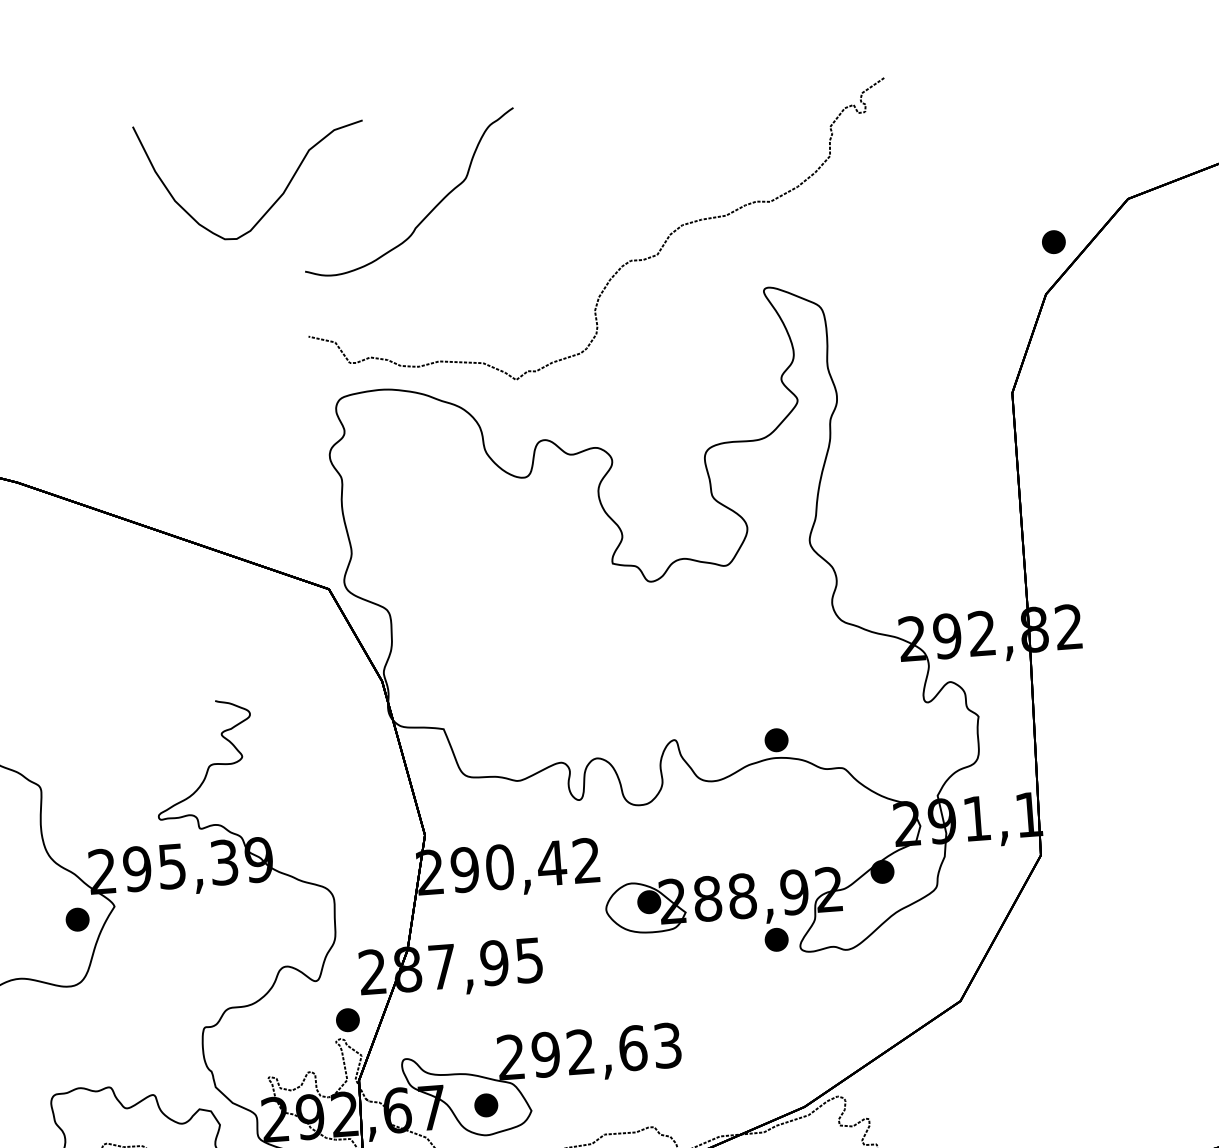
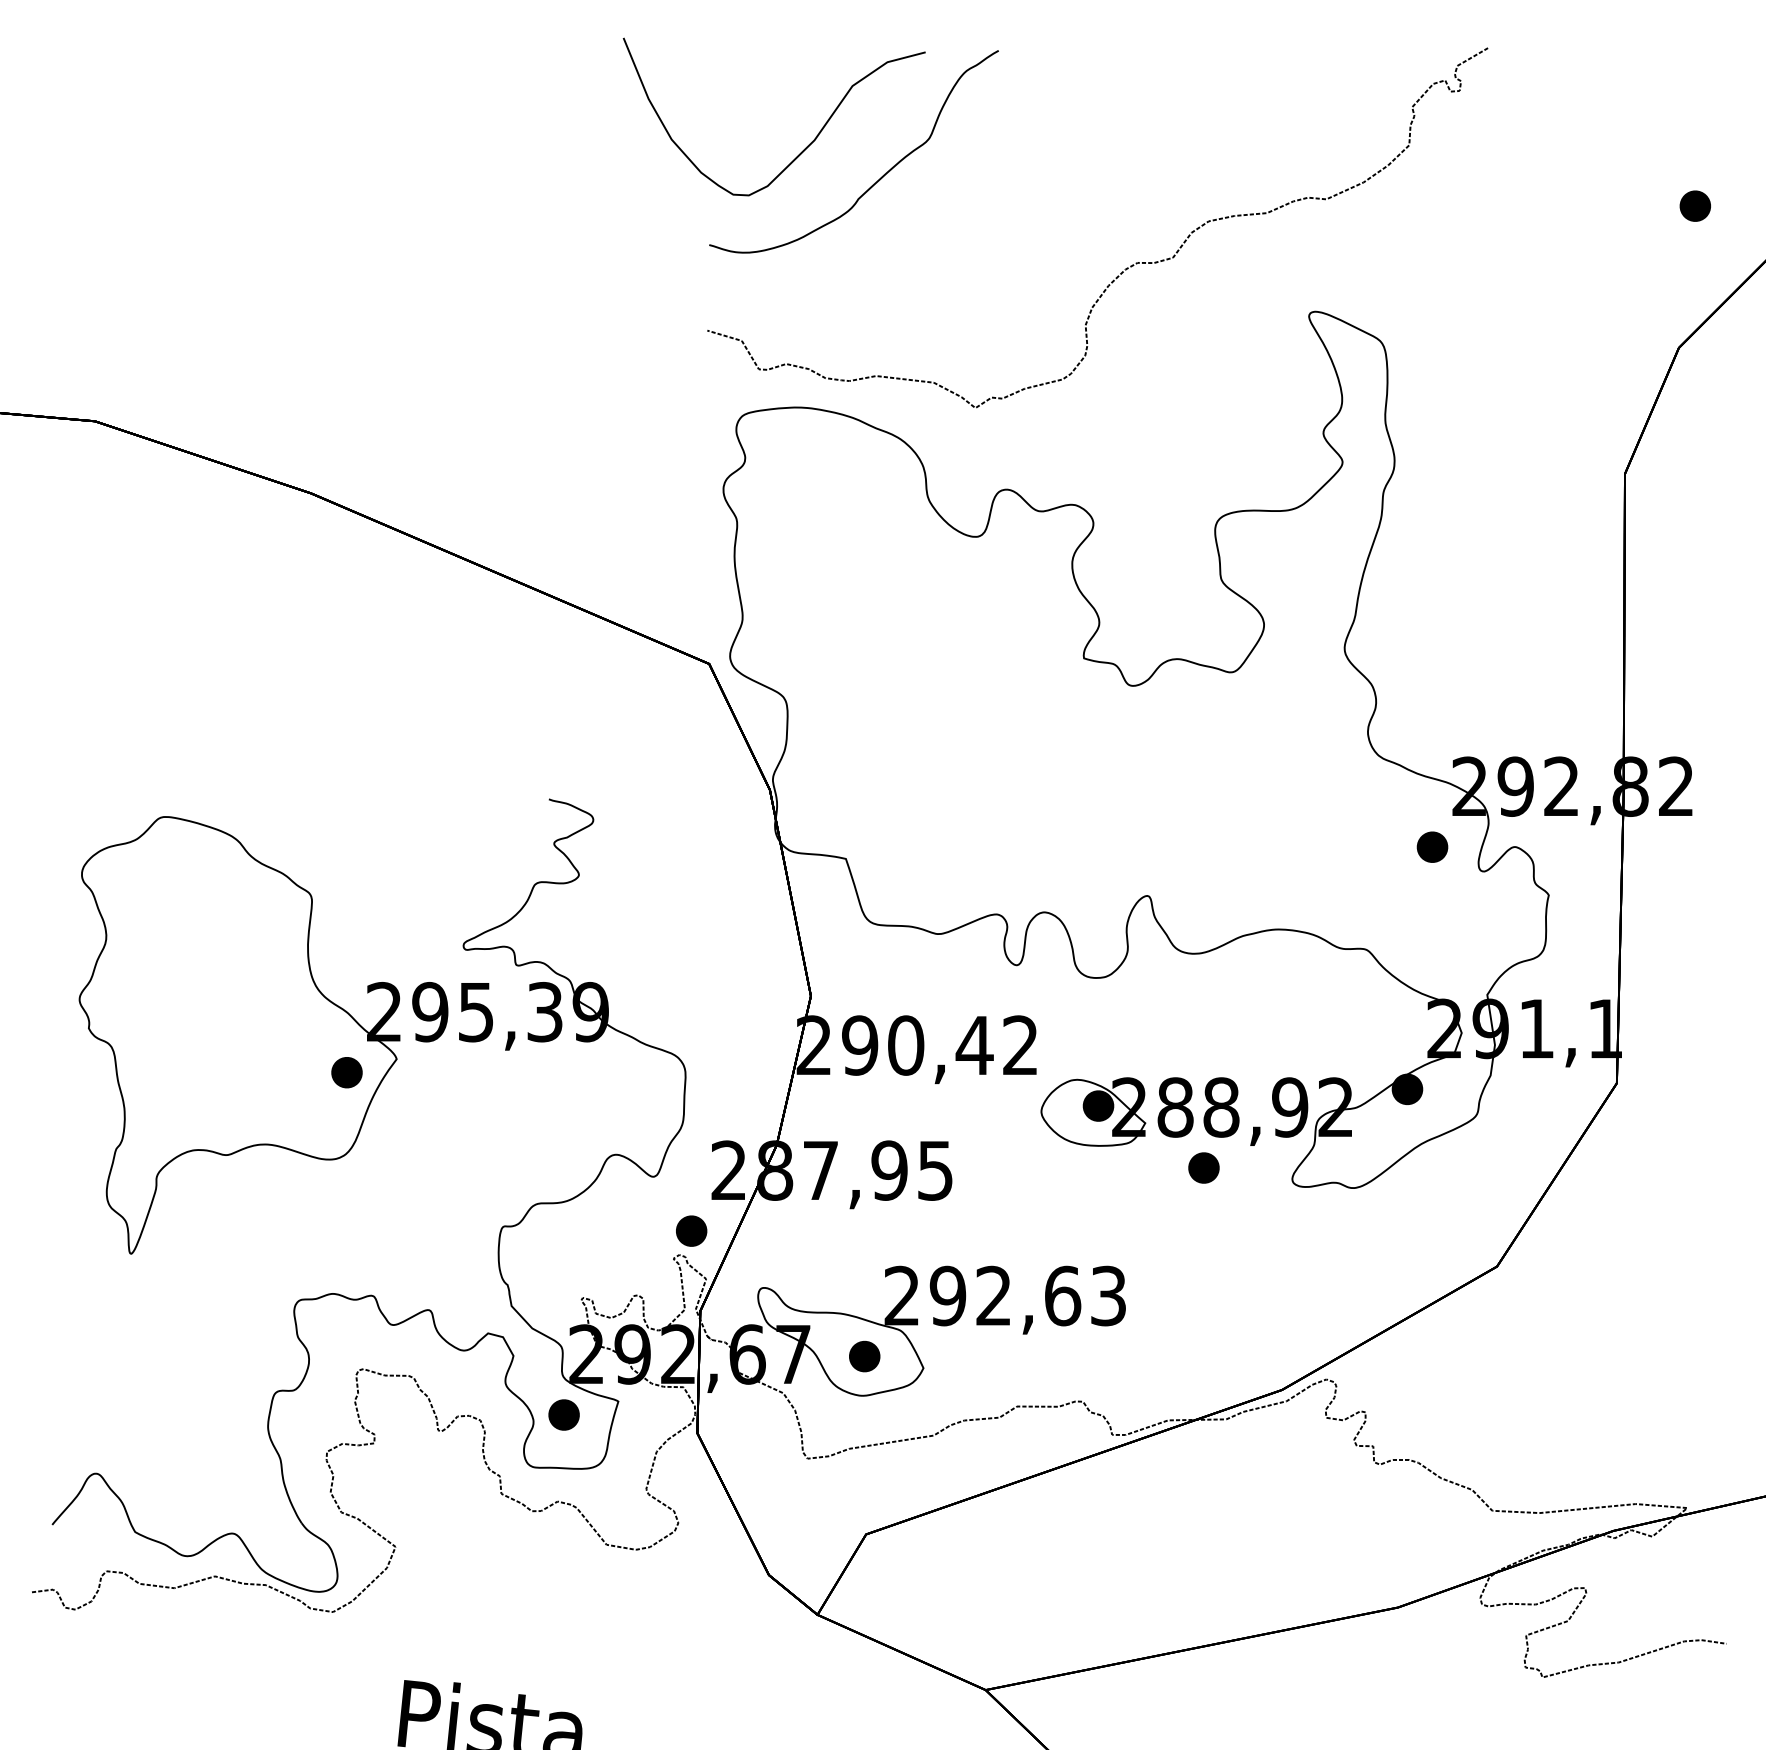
curve: (276, 199) -> (805, 147), moved
part: (1053, 241) -> (1694, 205), moved
part: (776, 739) -> (1432, 846), moved
part: (776, 939) -> (1203, 1167), moved

